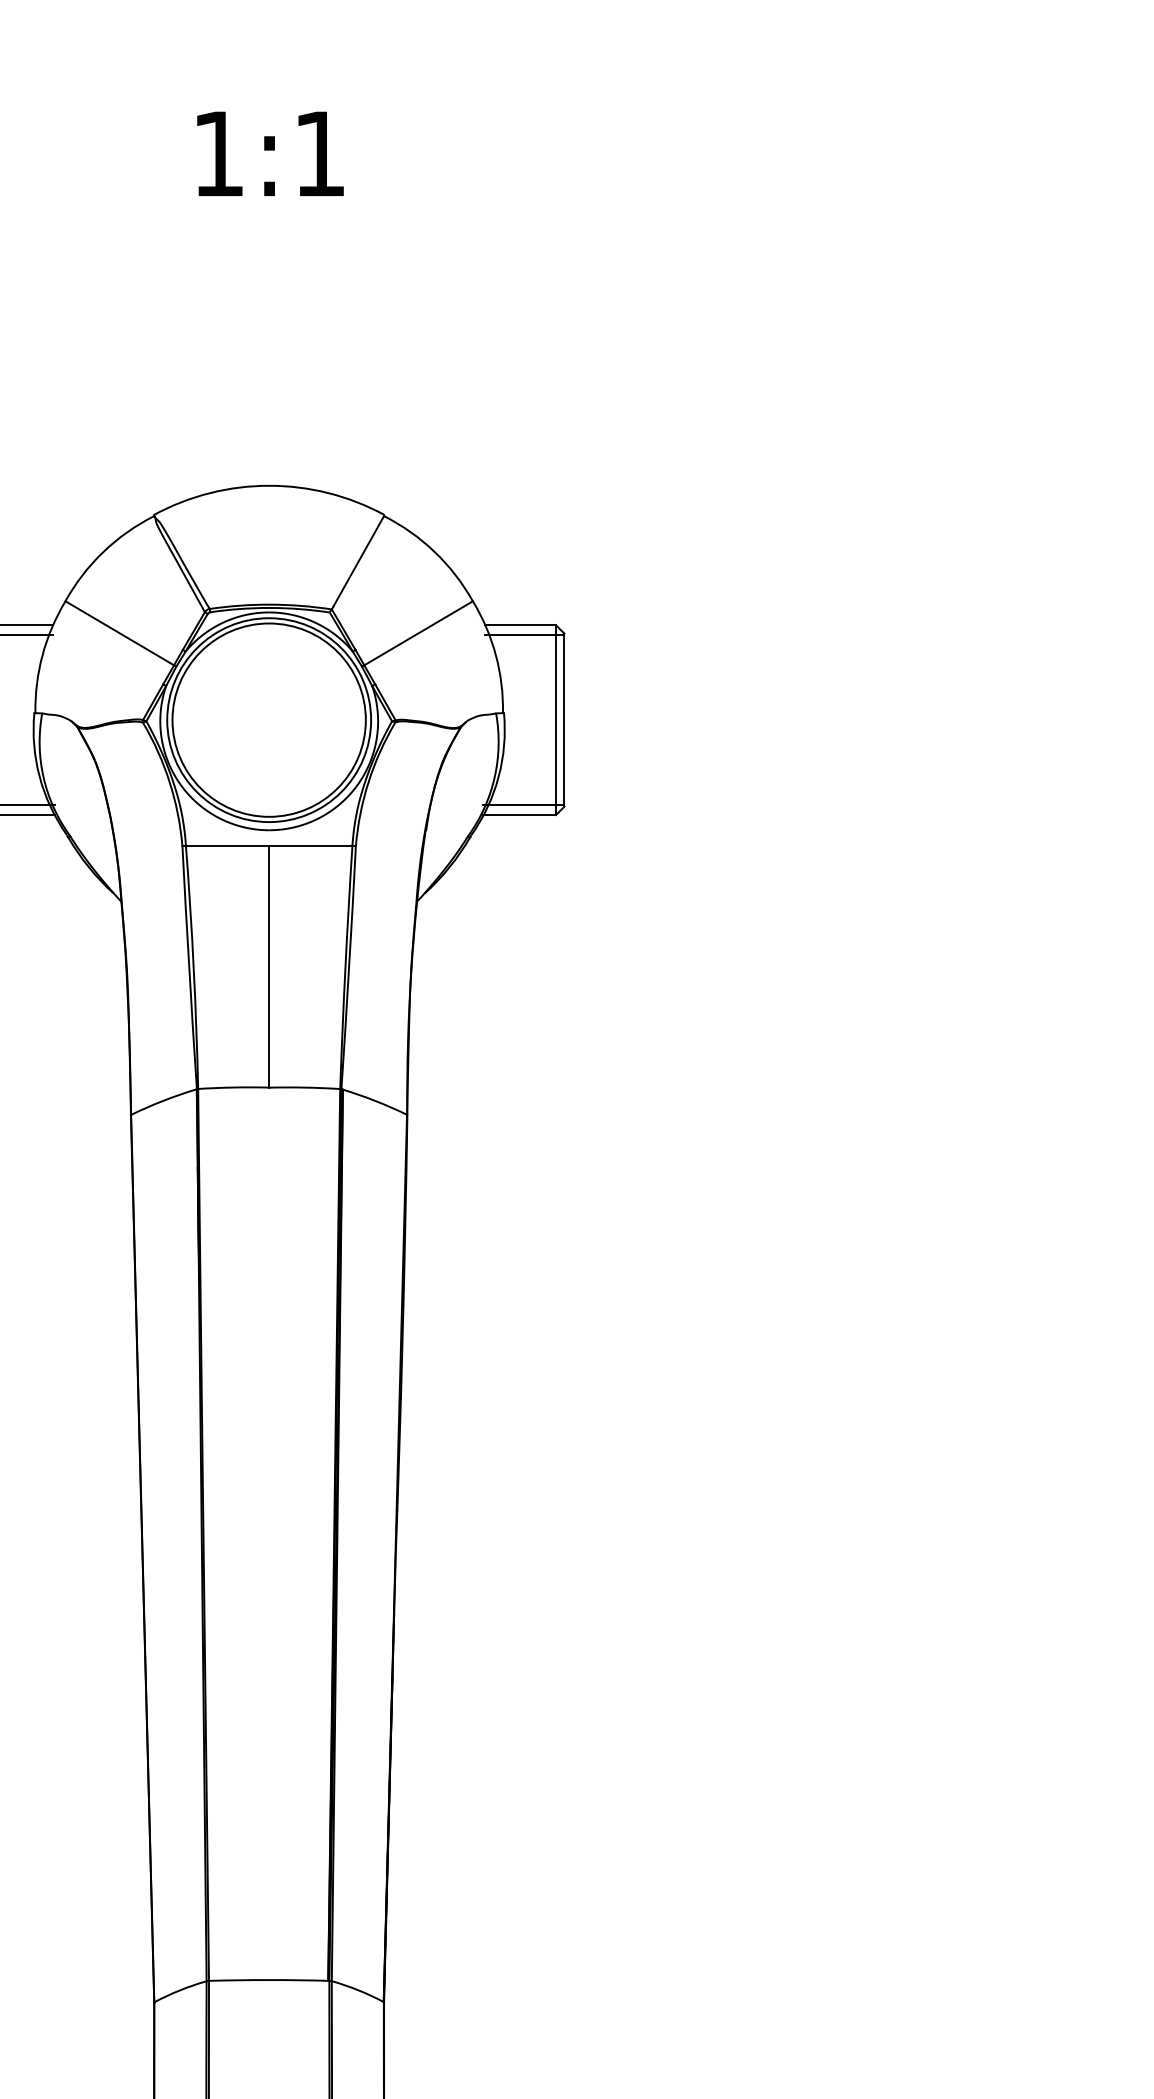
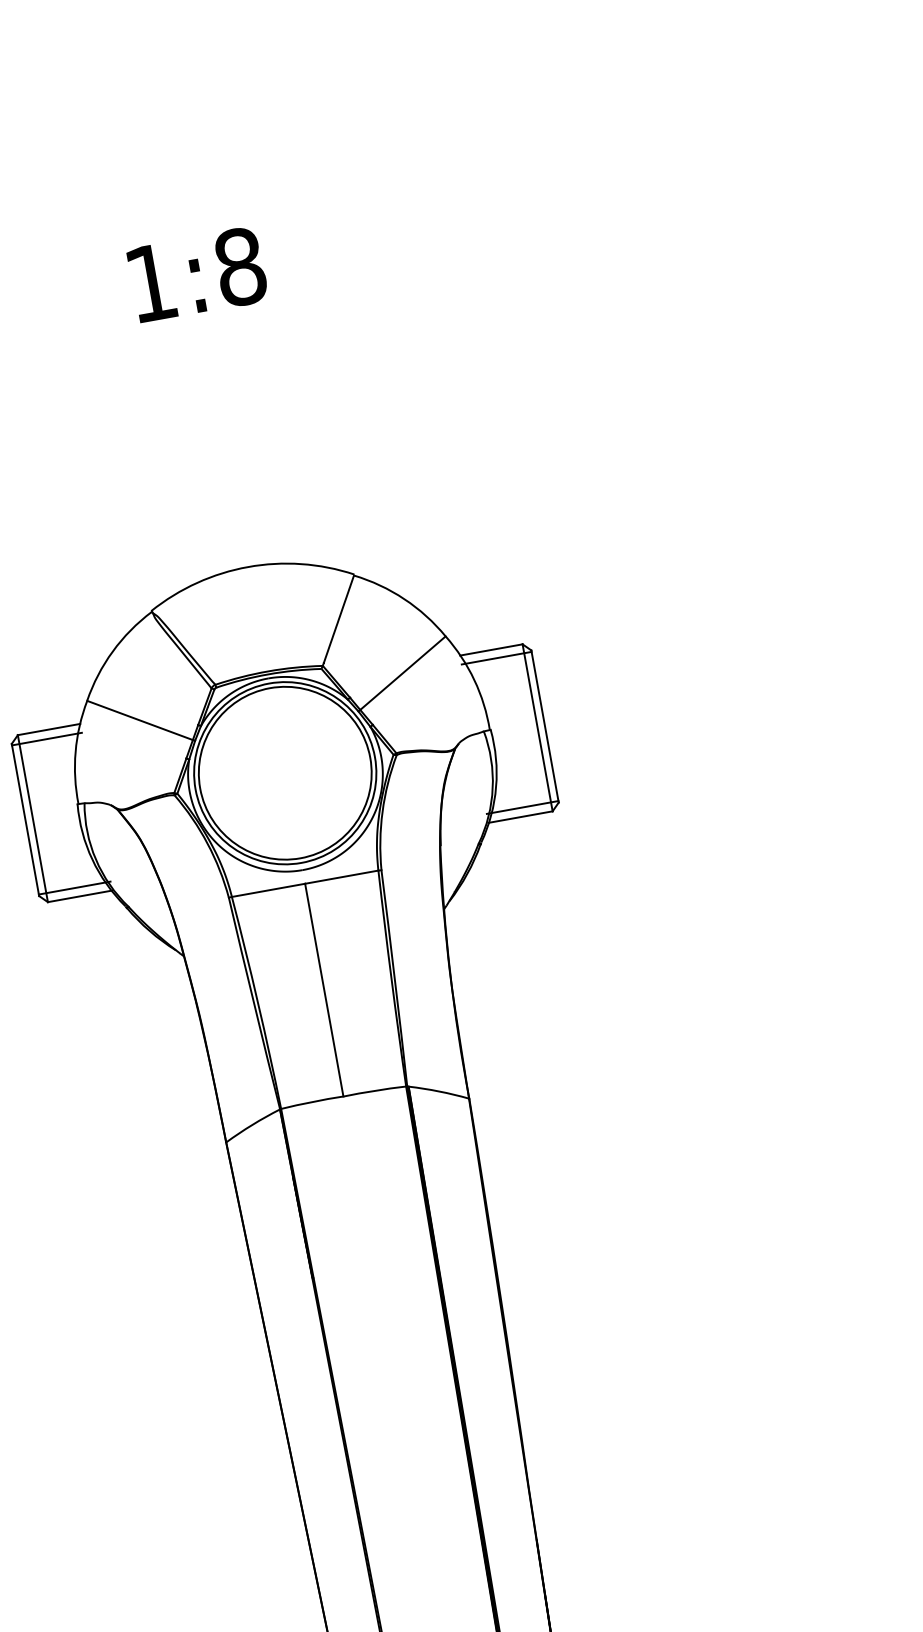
text: (320, 153) -> (240, 266), 1:1 -> 1:8

